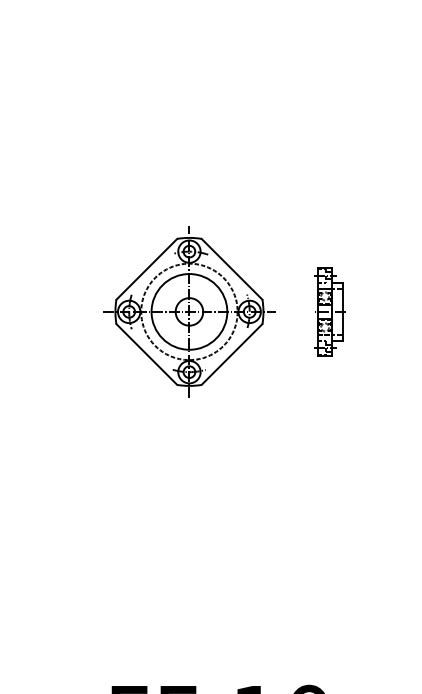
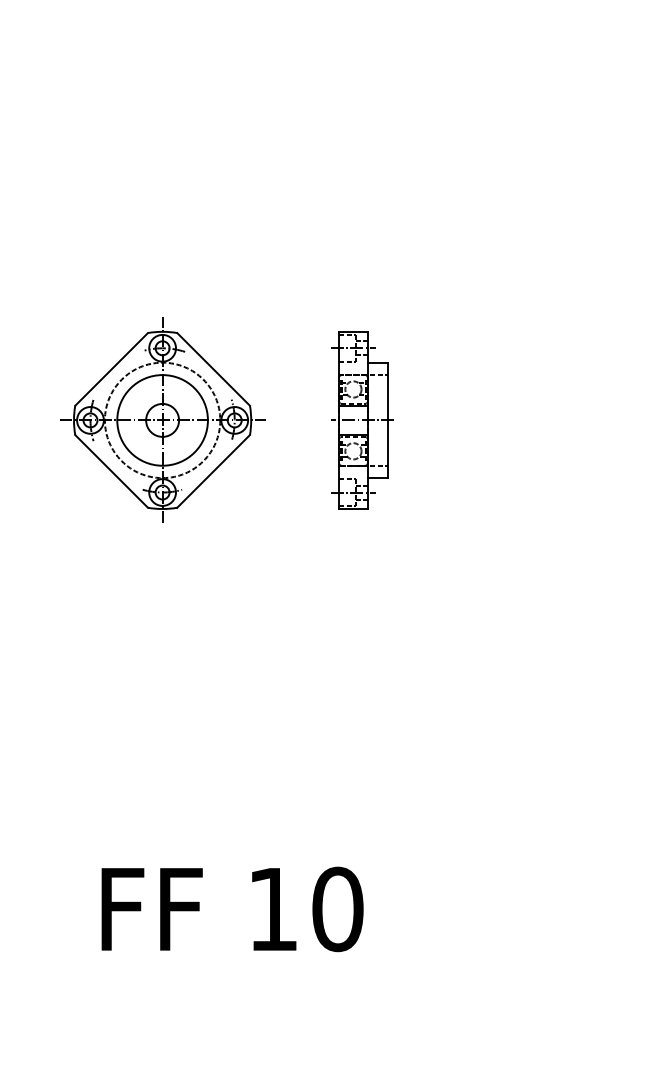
part: (189, 311) -> (162, 419), moved
part: (329, 311) -> (362, 420), size x1.67

